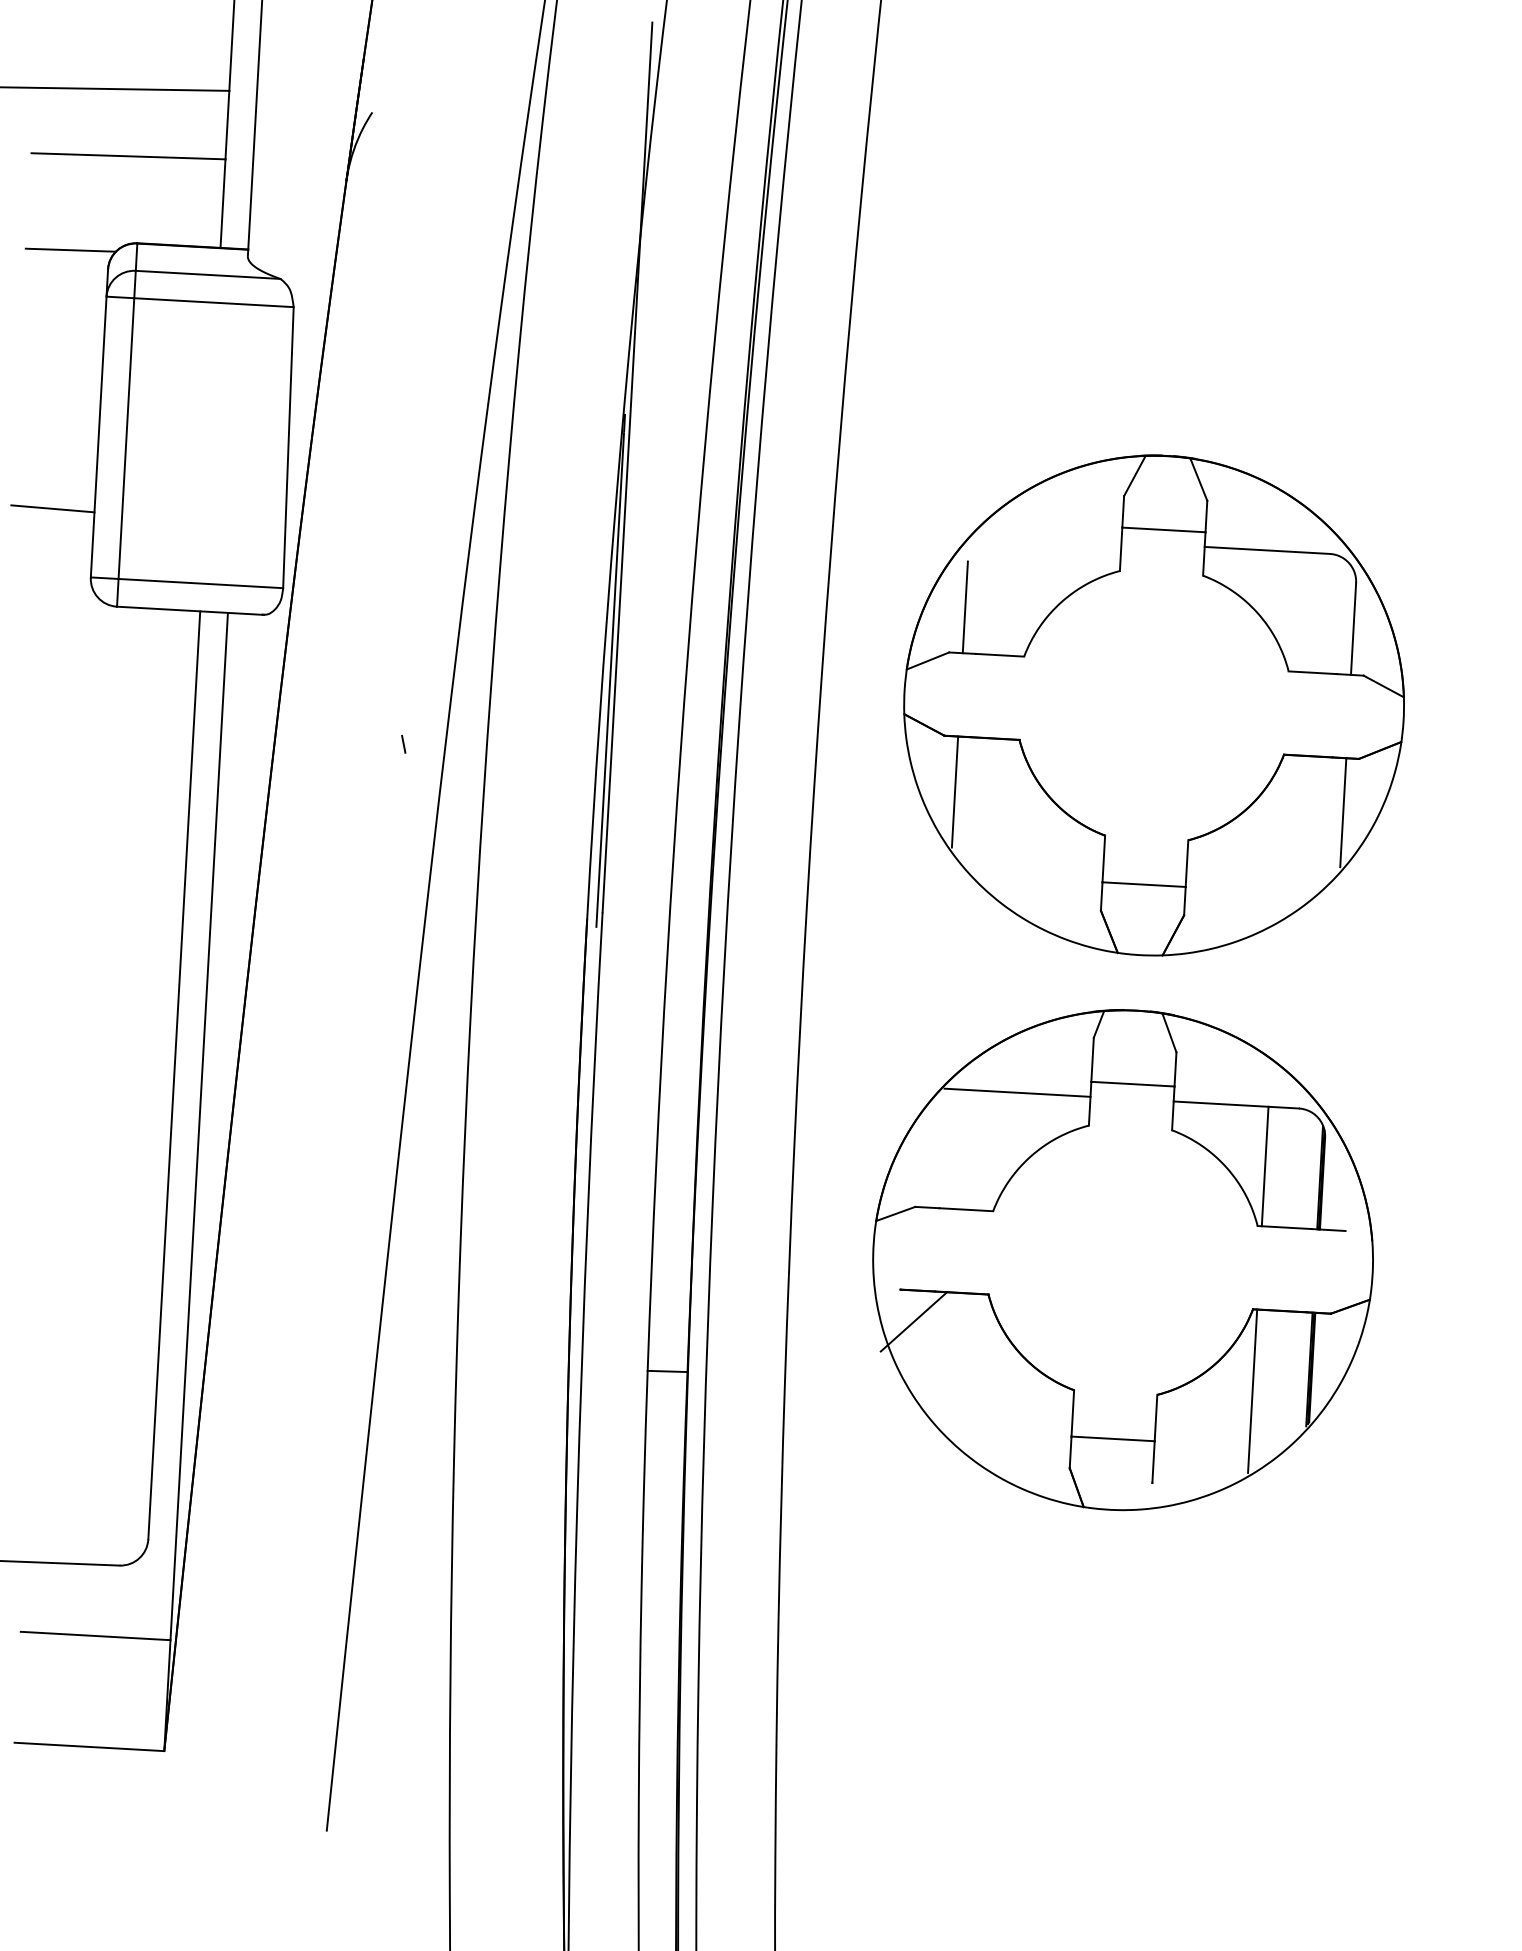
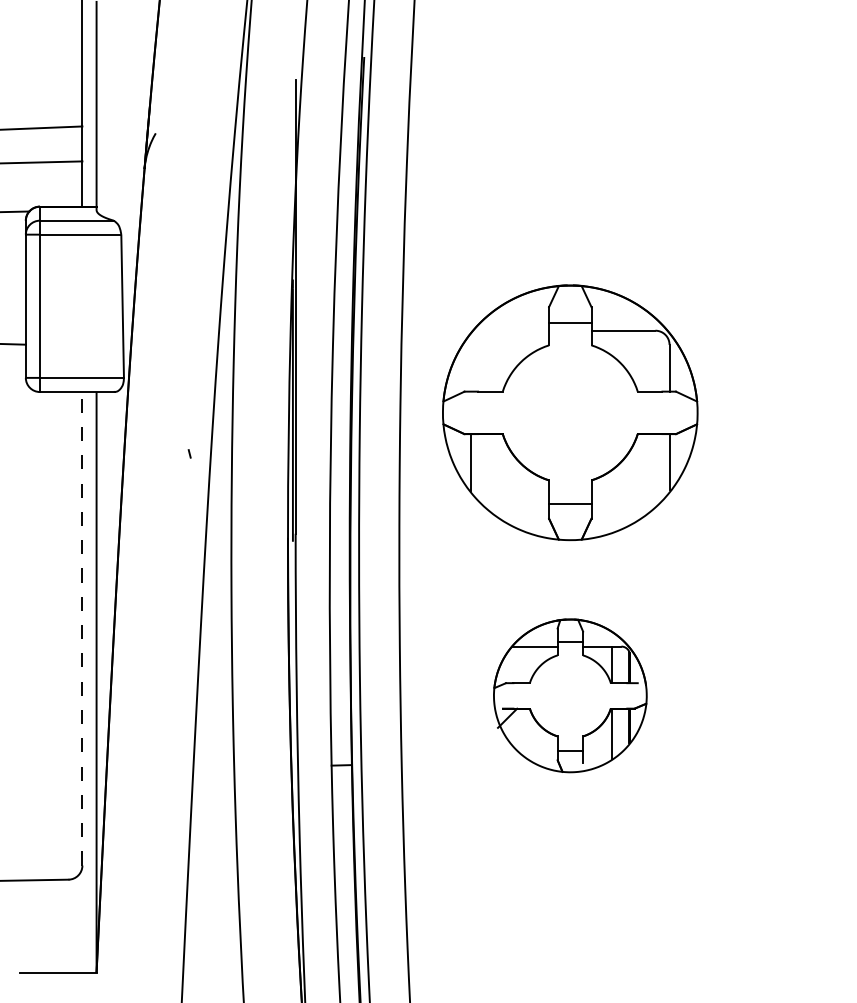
line: (965, 605) -> (471, 367), removed
line: (174, 1074) -> (82, 628), solid -> dashed
part: (1123, 1259) -> (570, 695), size x0.6
line: (95, 1636) -> (58, 916), removed

